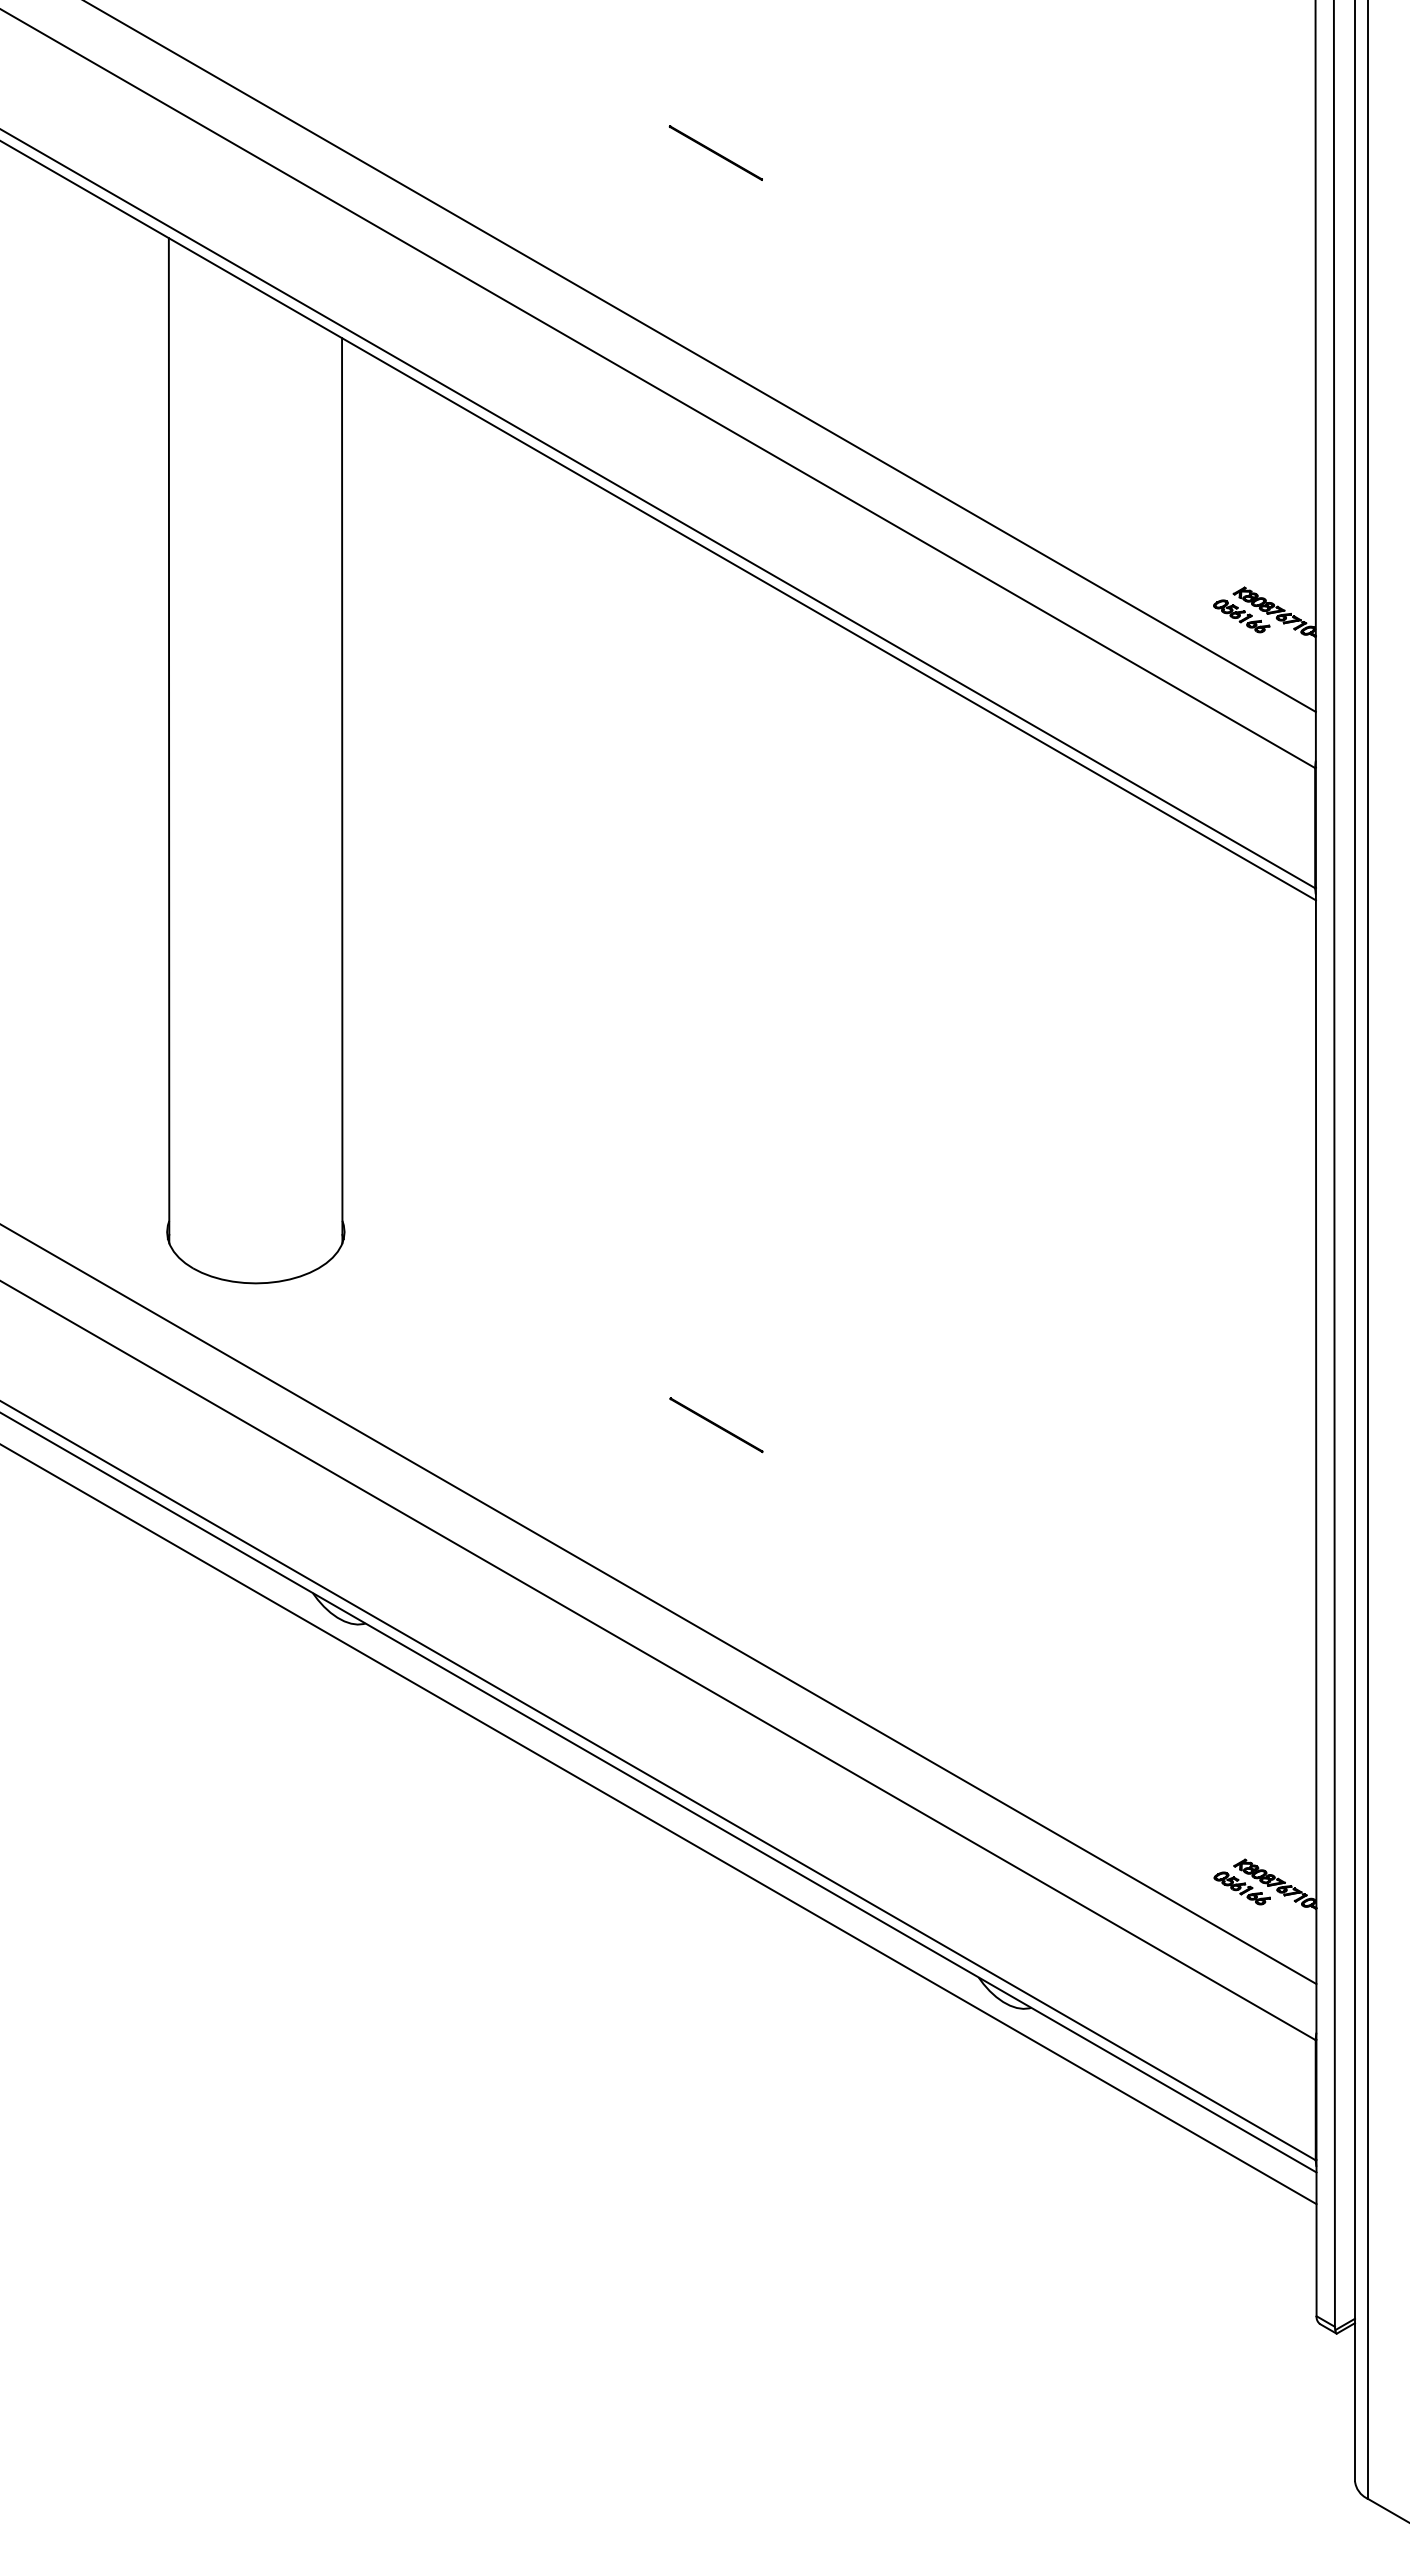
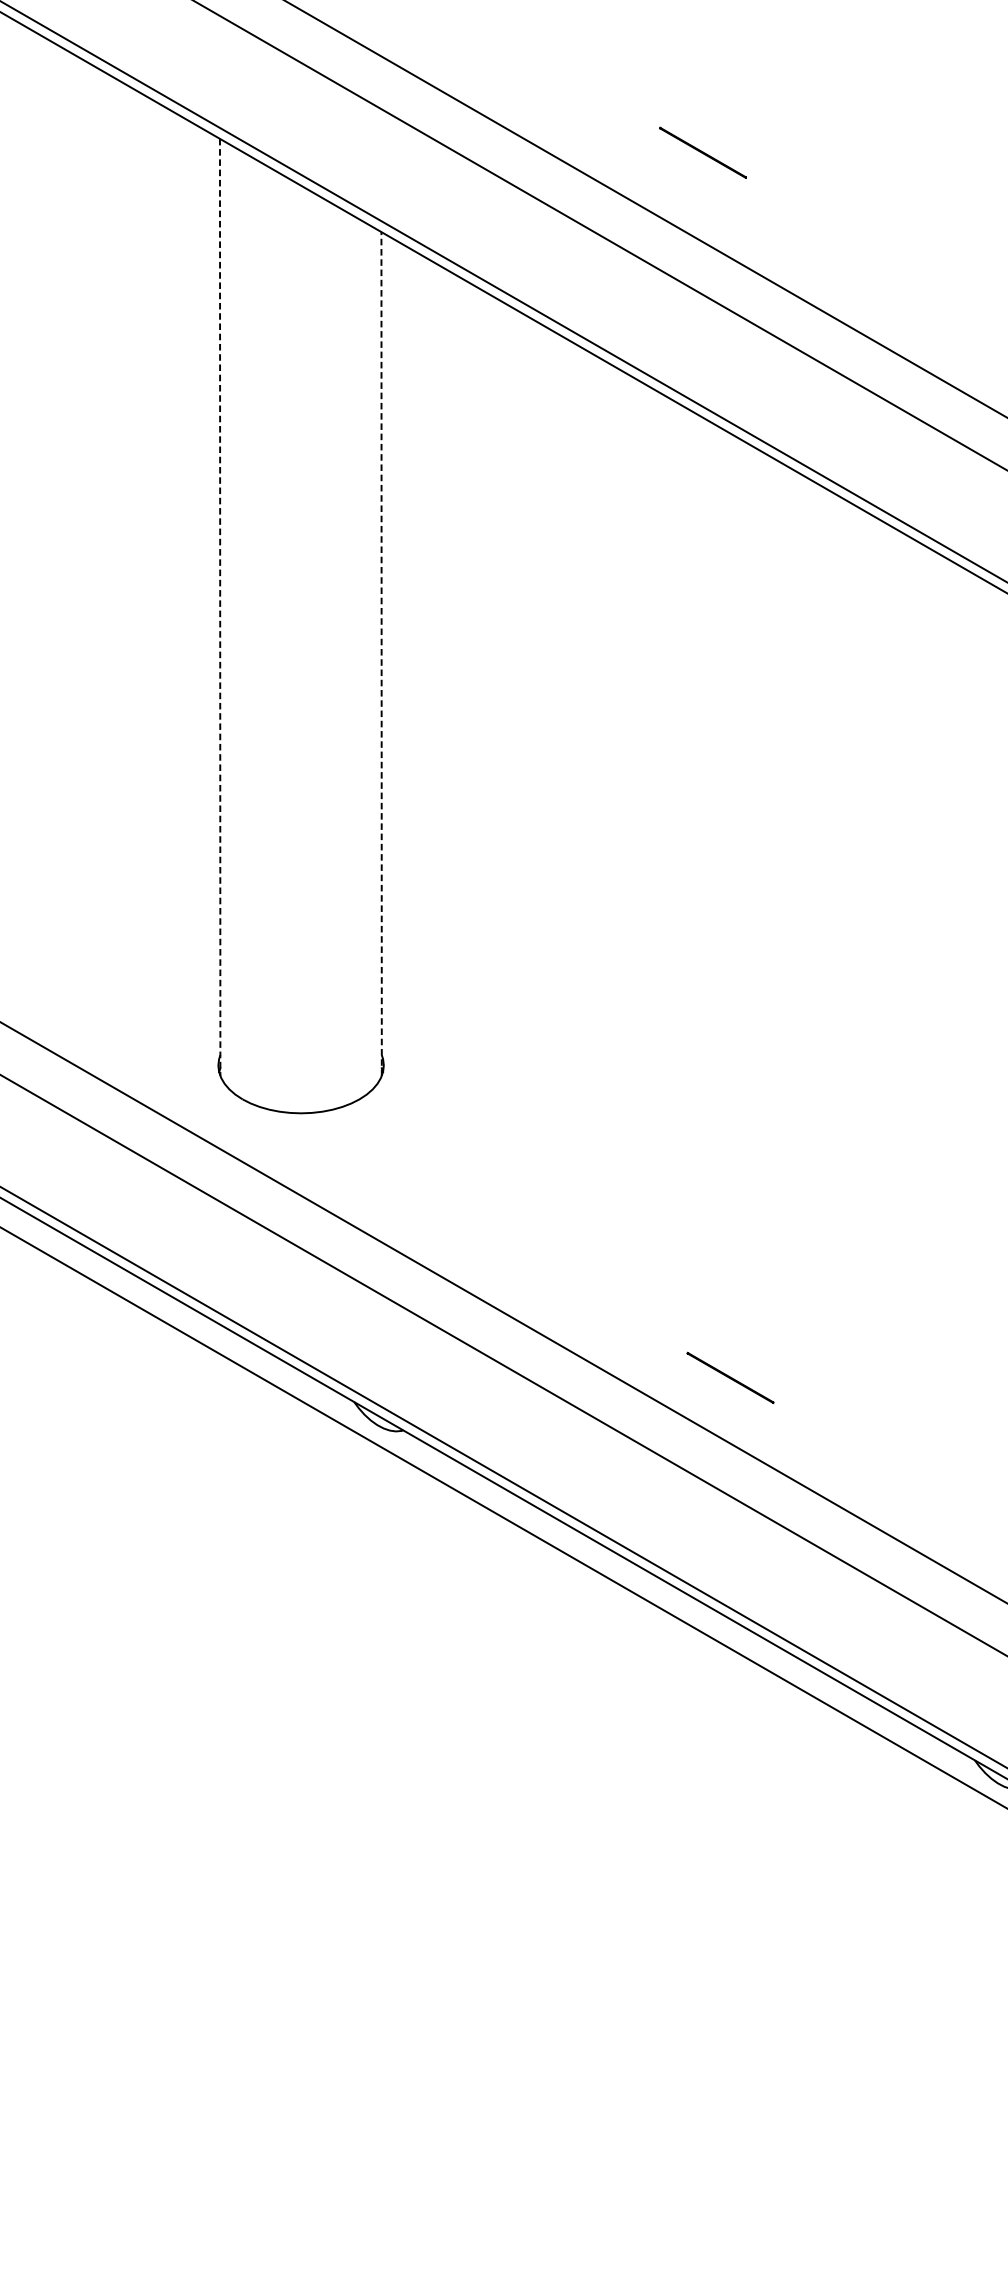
line: (715, 152) -> (702, 152), moved
line: (169, 740) -> (220, 607), solid -> dashed
line: (342, 790) -> (381, 653), solid -> dashed
line: (716, 1425) -> (730, 1378), moved

